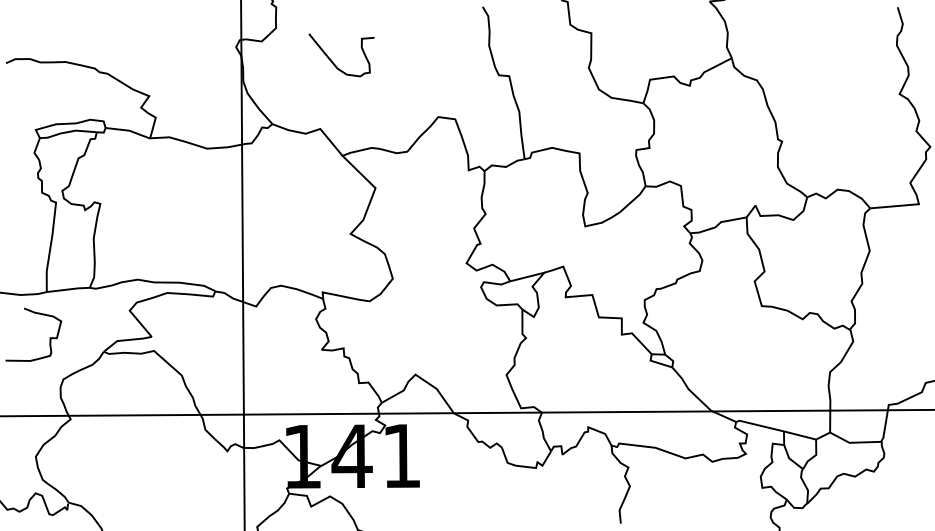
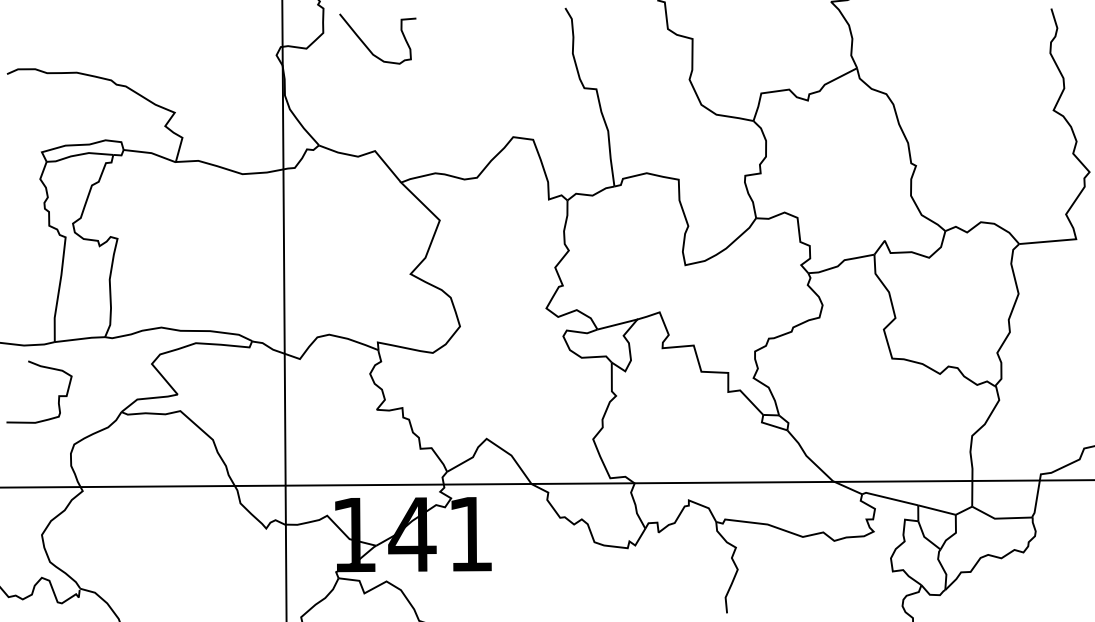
curve: (332, 60) -> (367, 45), moved

